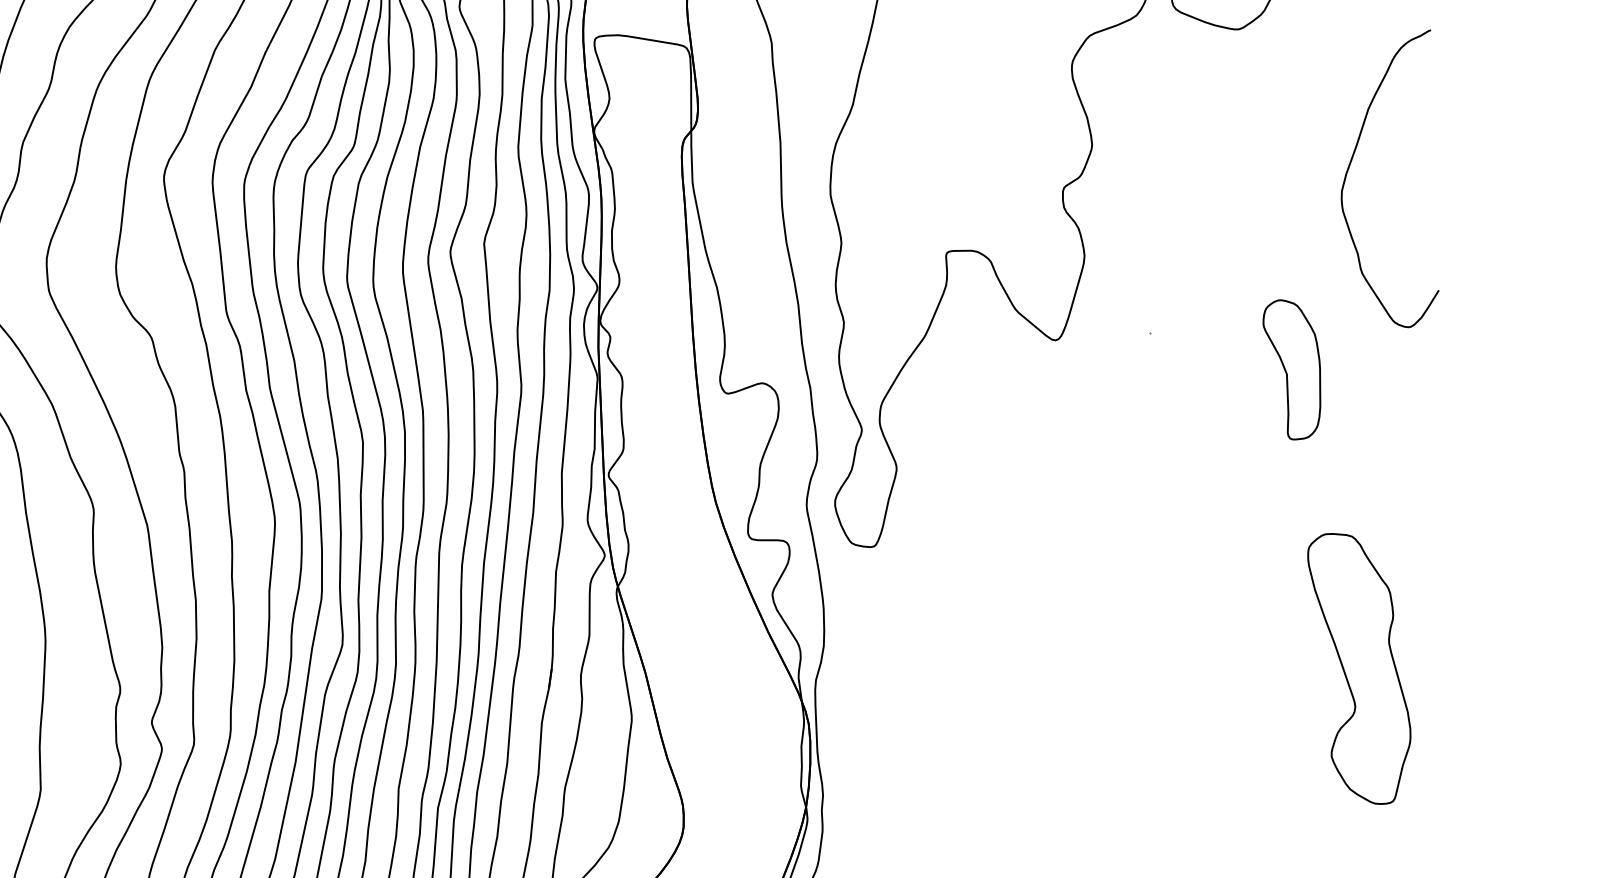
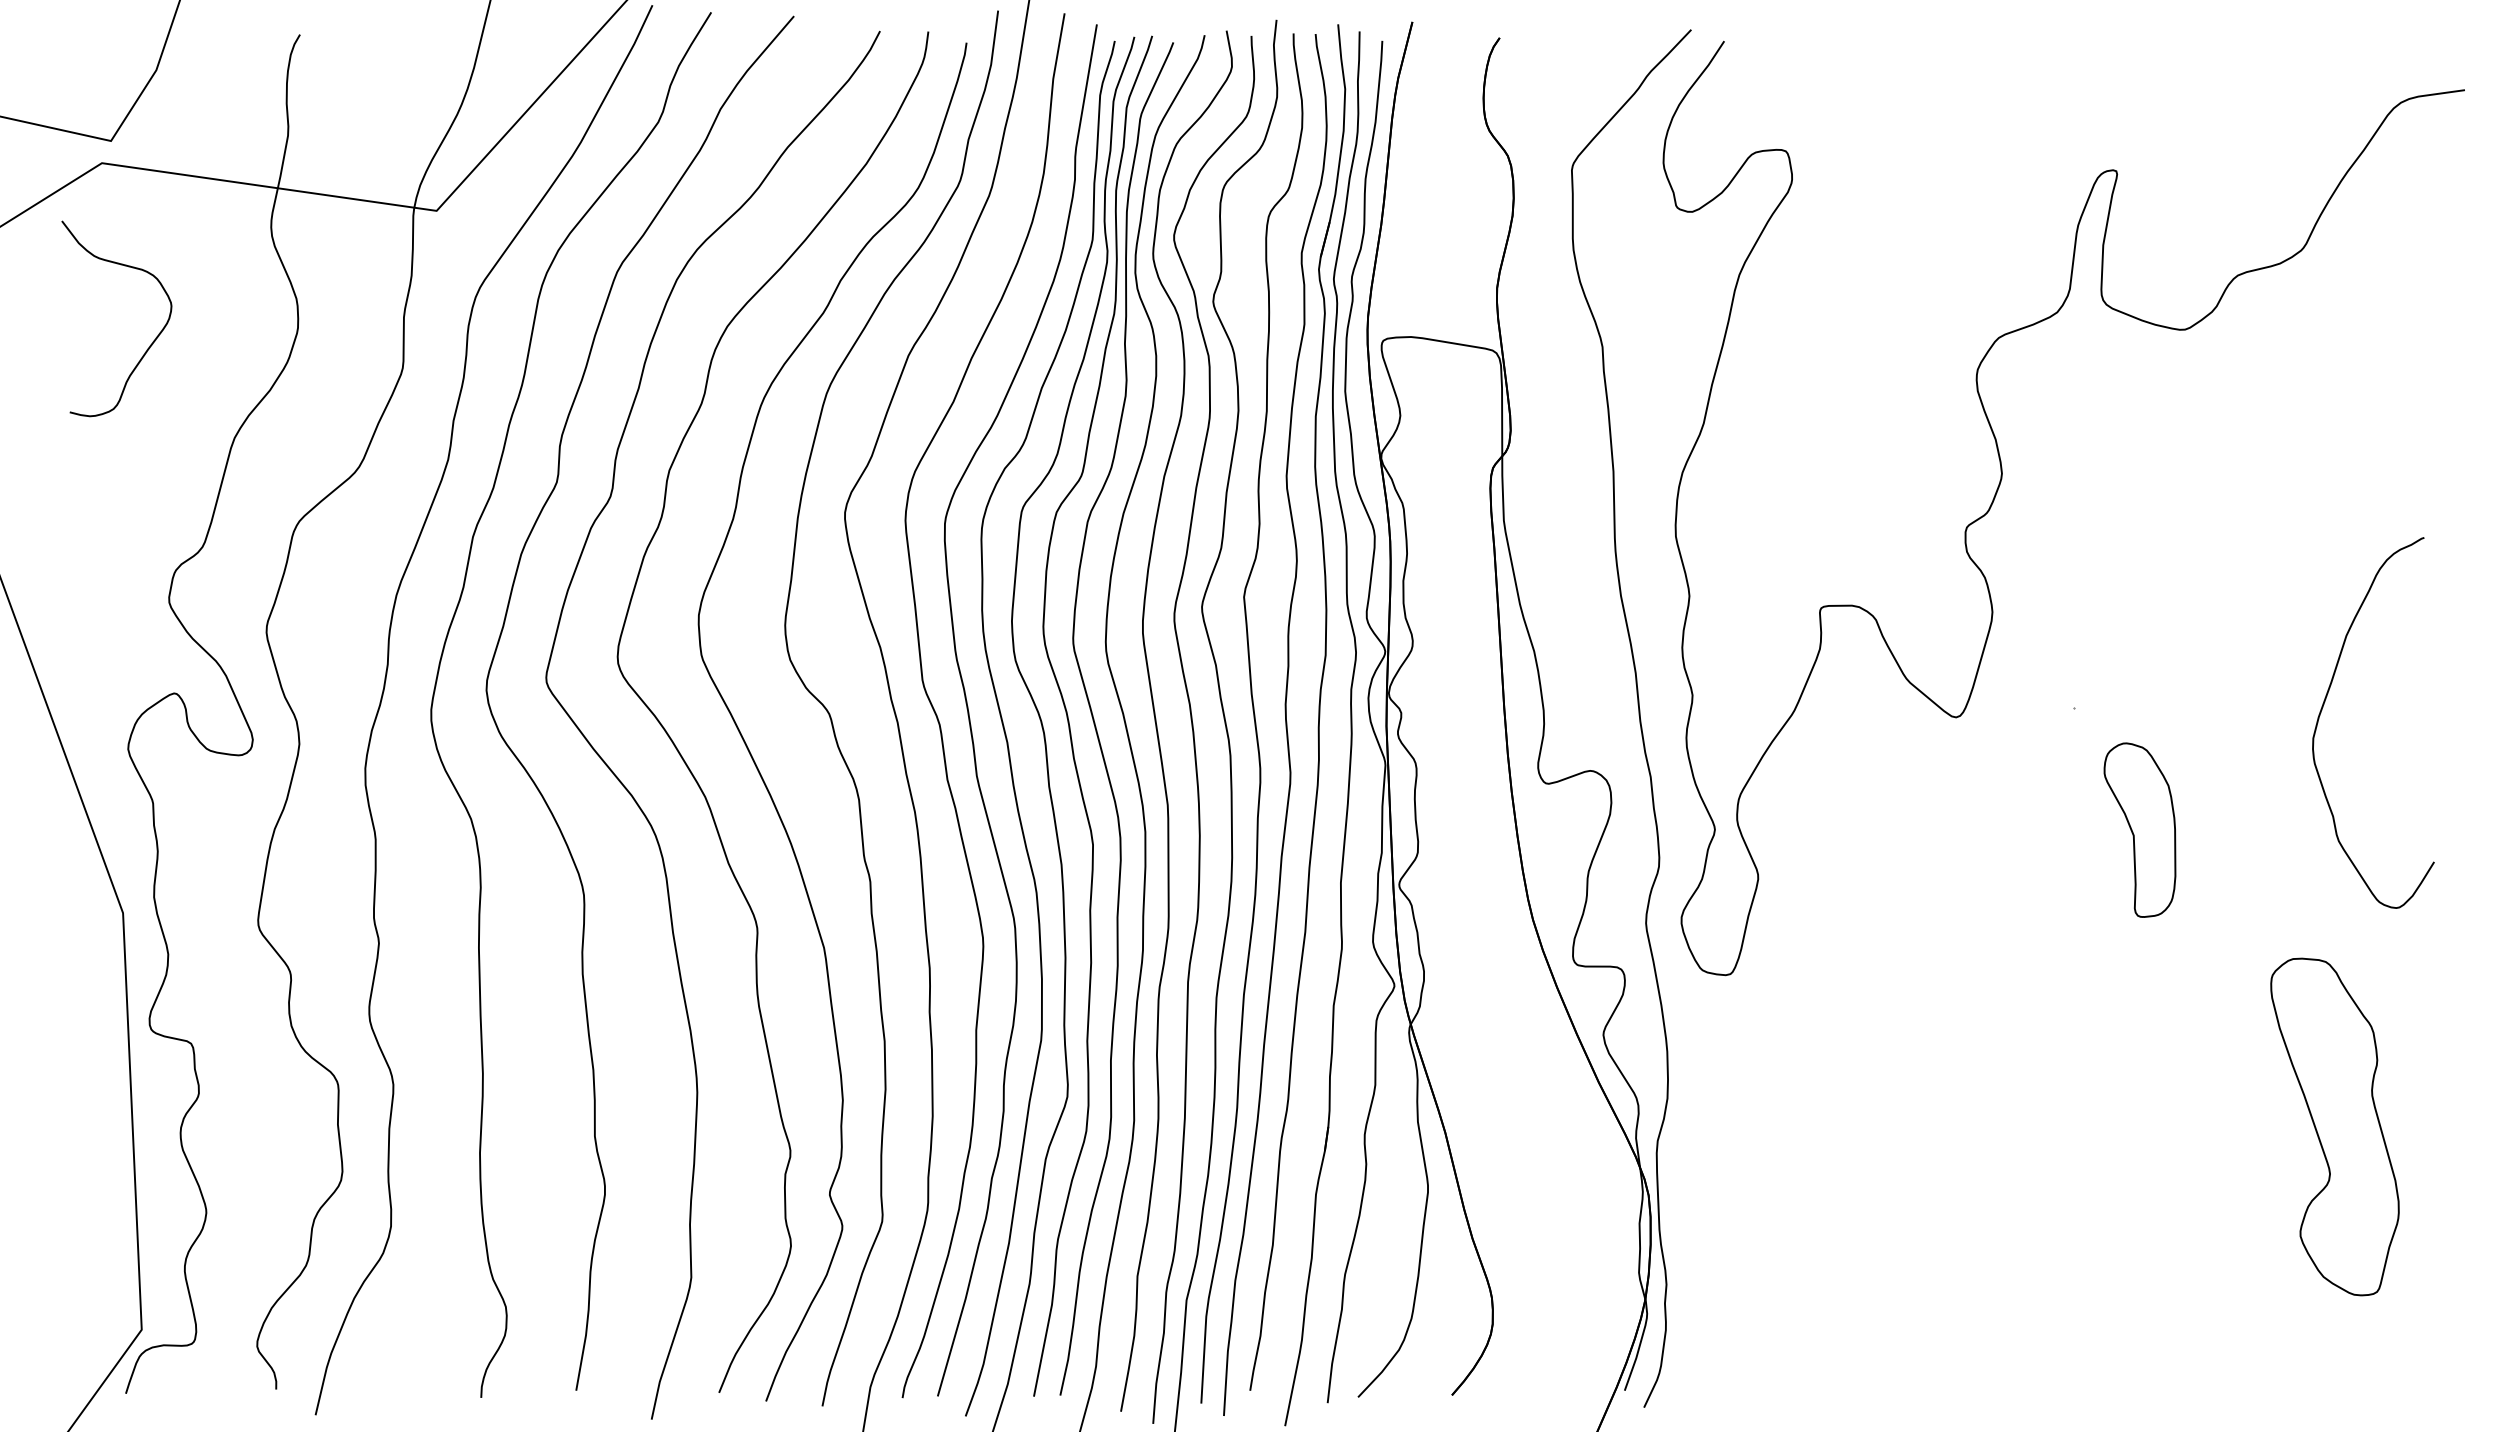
curve: (1351, 162) -> (2325, 702), moved
part: (1291, 369) -> (2139, 829), moved

